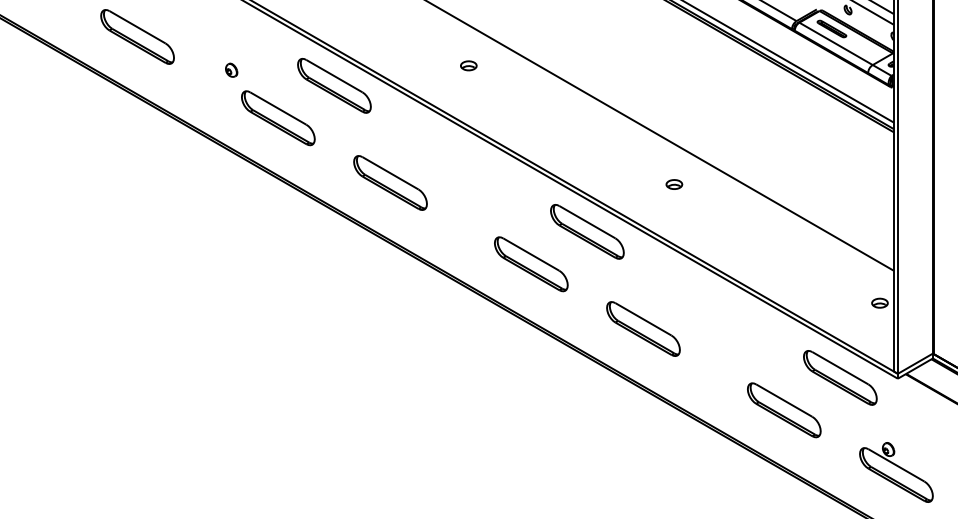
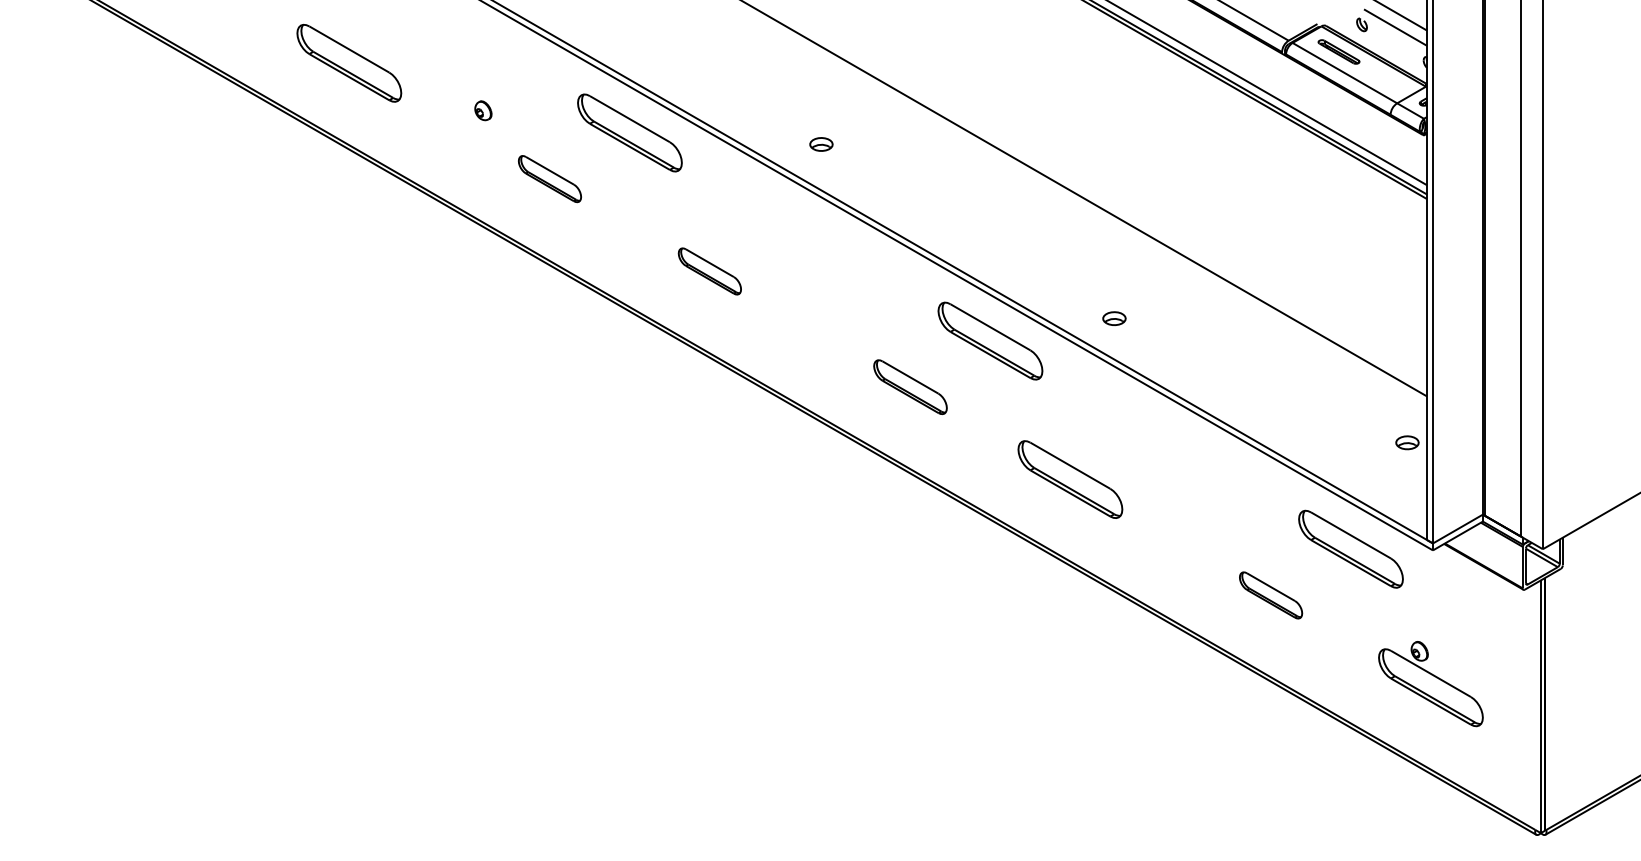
part: (468, 65) -> (821, 144), moved
part: (278, 117) -> (549, 178), size x0.6
part: (390, 183) -> (709, 271), size x0.6
part: (674, 184) -> (1114, 318), moved
part: (531, 263) -> (910, 386), size x0.7
part: (783, 410) -> (1270, 595), size x0.6

